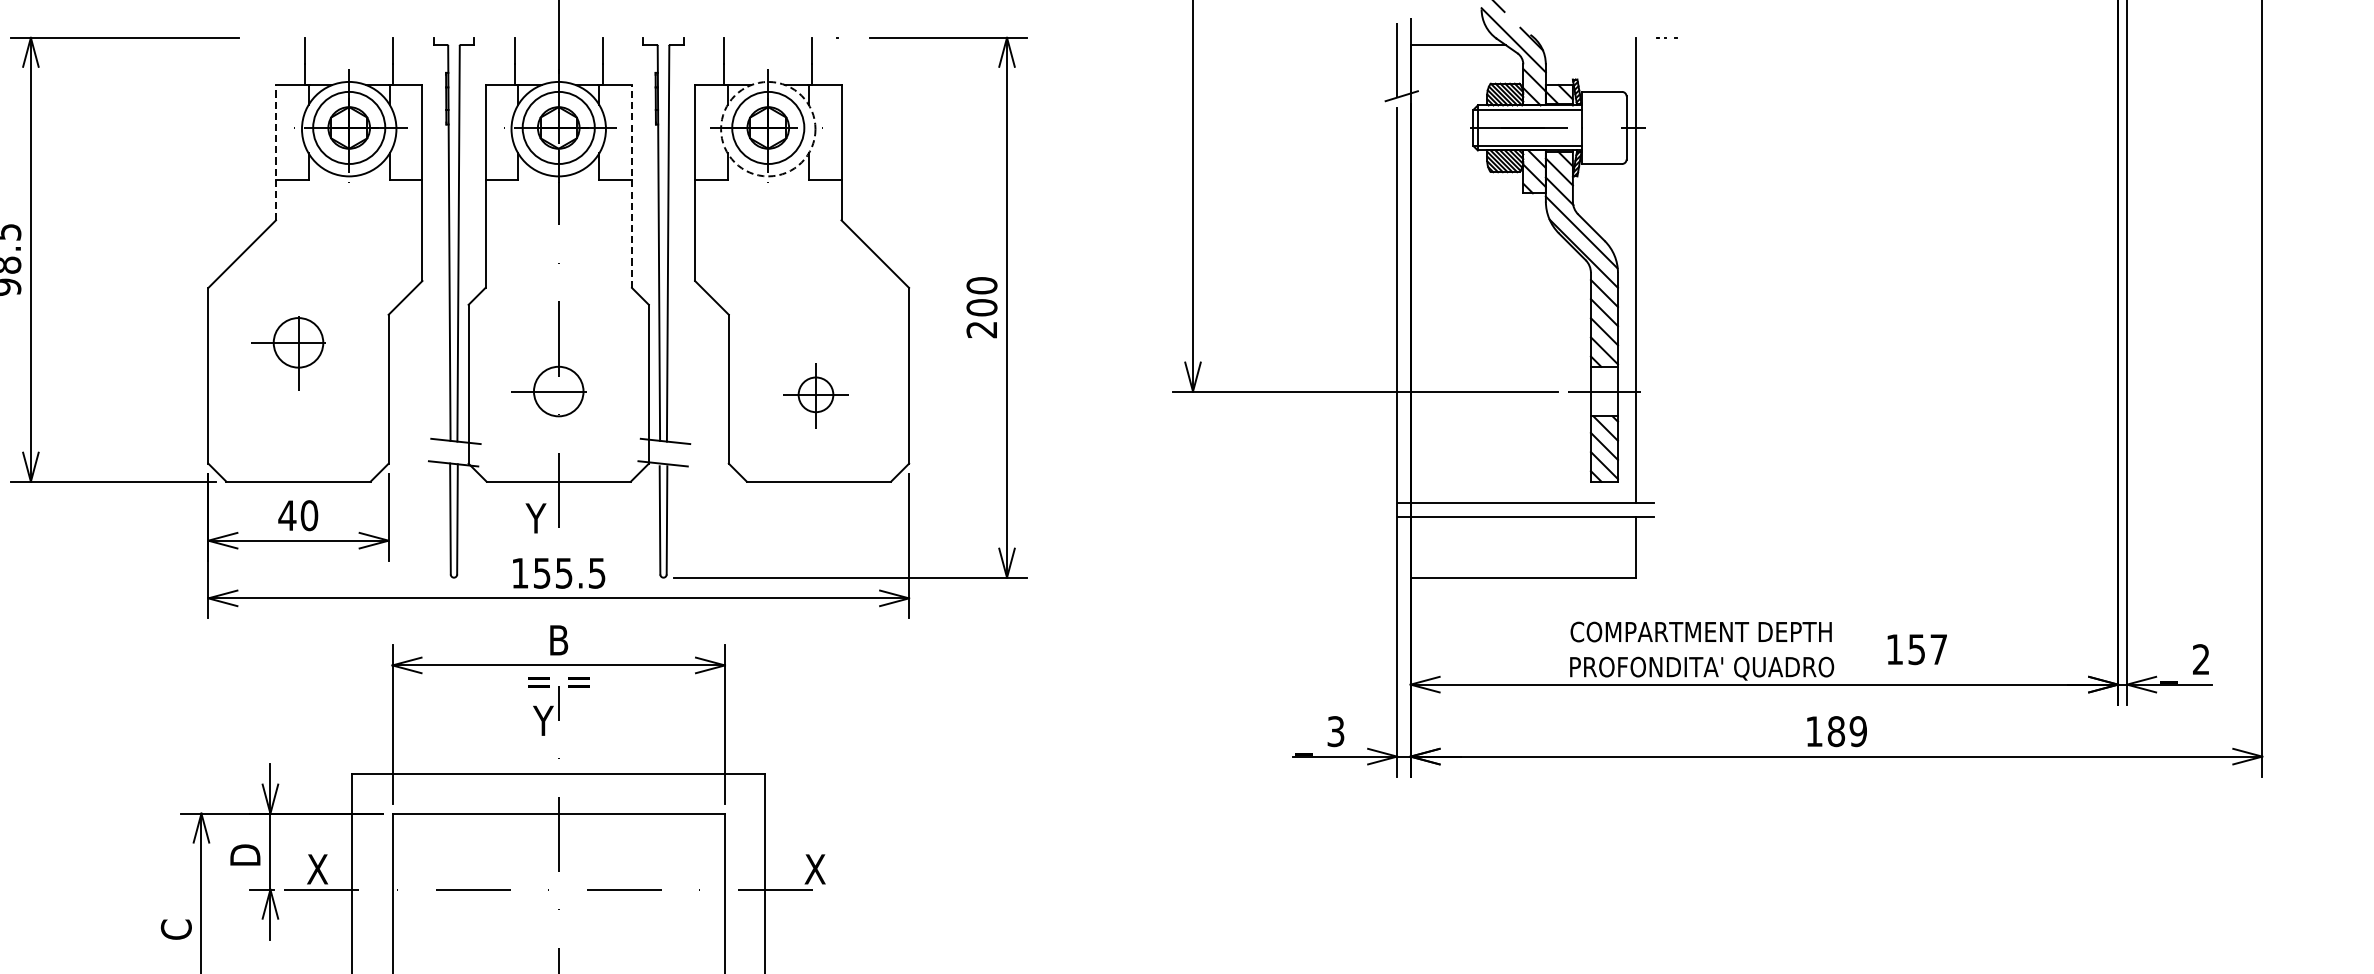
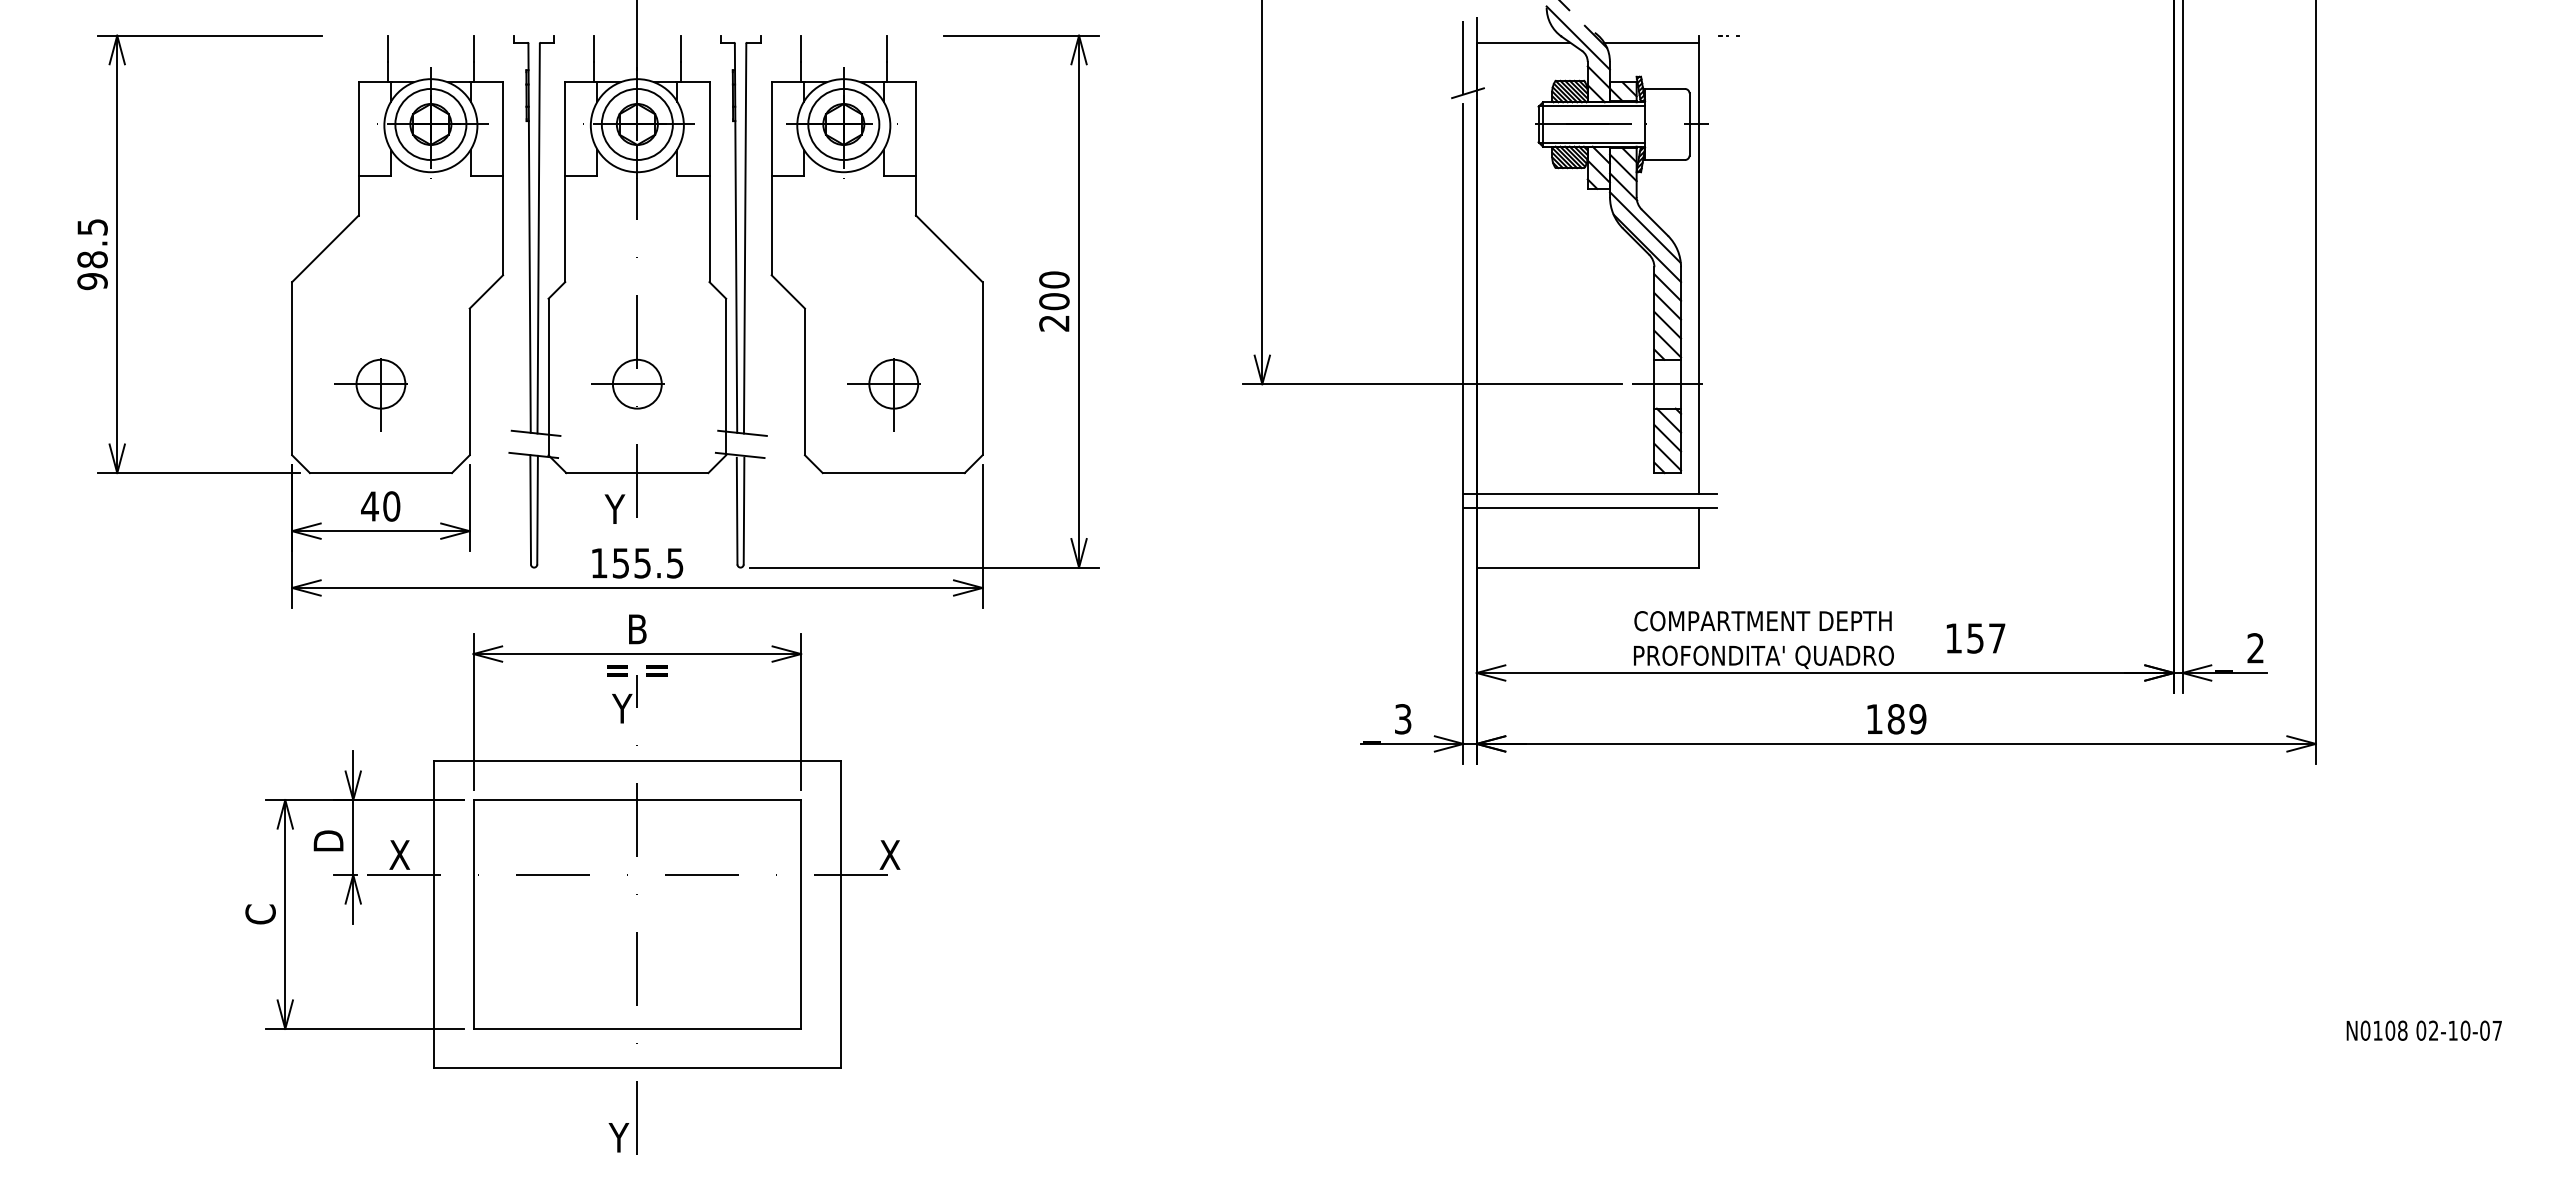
line: (1587, 44) -> (1651, 42), added
circle: (767, 128) -> (843, 125), dashed -> solid
line: (275, 152) -> (358, 148), dashed -> solid
line: (631, 186) -> (709, 182), dashed -> solid
part: (287, 353) -> (370, 394), moved
part: (808, 401) -> (883, 394), size x1.43

